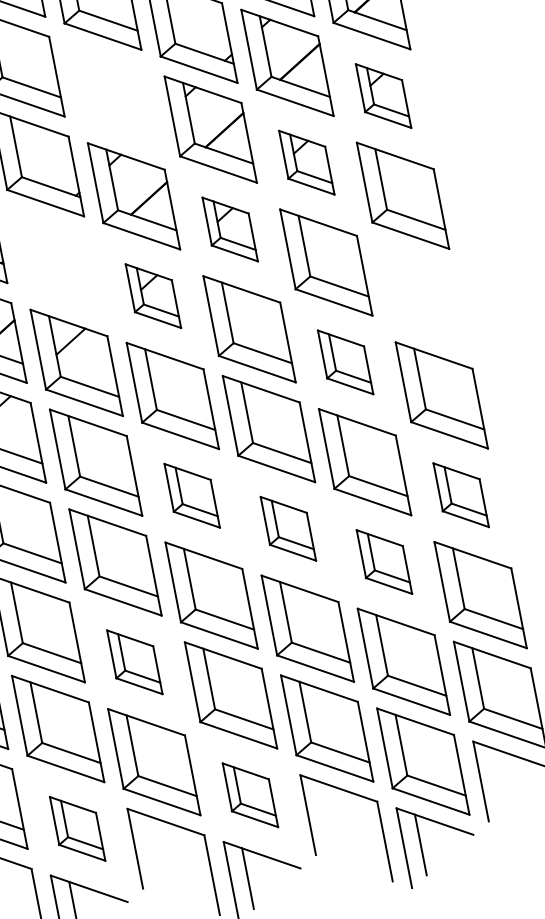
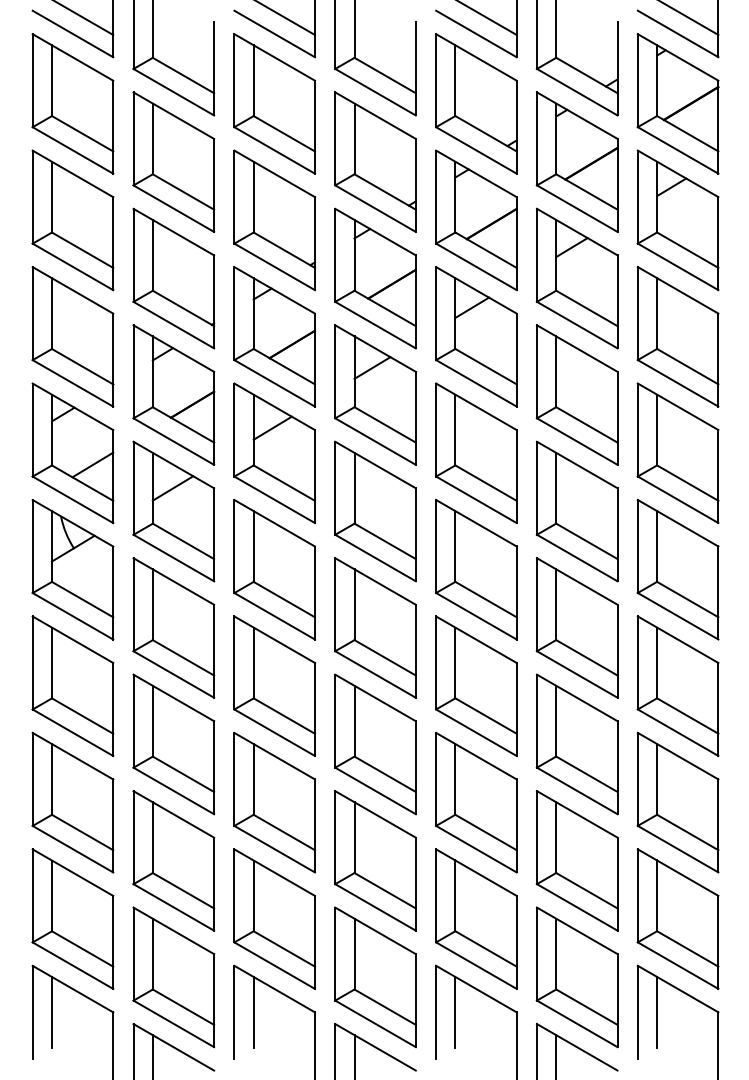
part: (114, 96) -> (375, 161), added
part: (383, 96) -> (677, 220), size x1.67
part: (306, 162) -> (576, 278), size x1.67
part: (230, 229) -> (476, 336), size x1.67
part: (57, 262) -> (274, 336), added
part: (153, 295) -> (375, 394), size x1.67
part: (421, 295) -> (677, 453), added
part: (345, 362) -> (576, 511), size x1.67
part: (460, 494) -> (677, 685), size x1.67
part: (192, 495) -> (375, 627), size x1.67
part: (288, 528) -> (476, 685), size x1.67
part: (383, 562) -> (576, 744), size x1.67
part: (134, 662) -> (274, 802), size x1.67
line: (497, 777) -> (657, 1011), added
part: (250, 795) -> (375, 977), size x1.67
line: (324, 811) -> (455, 1011), added
part: (77, 829) -> (173, 977), size x1.67
line: (151, 844) -> (253, 1011), added

